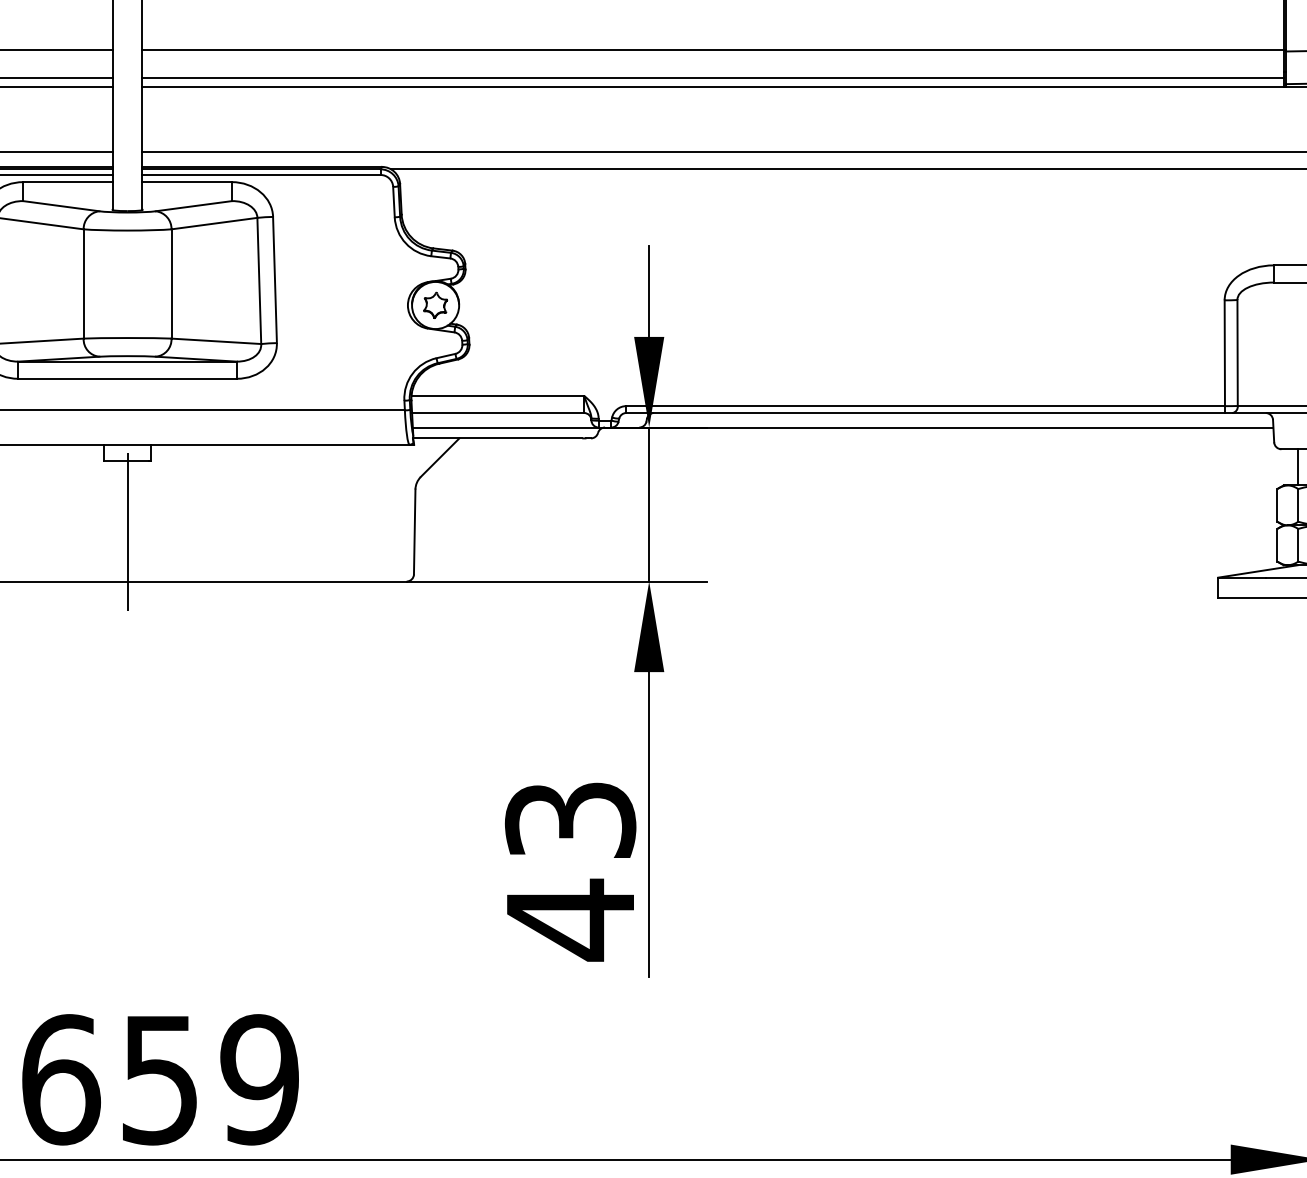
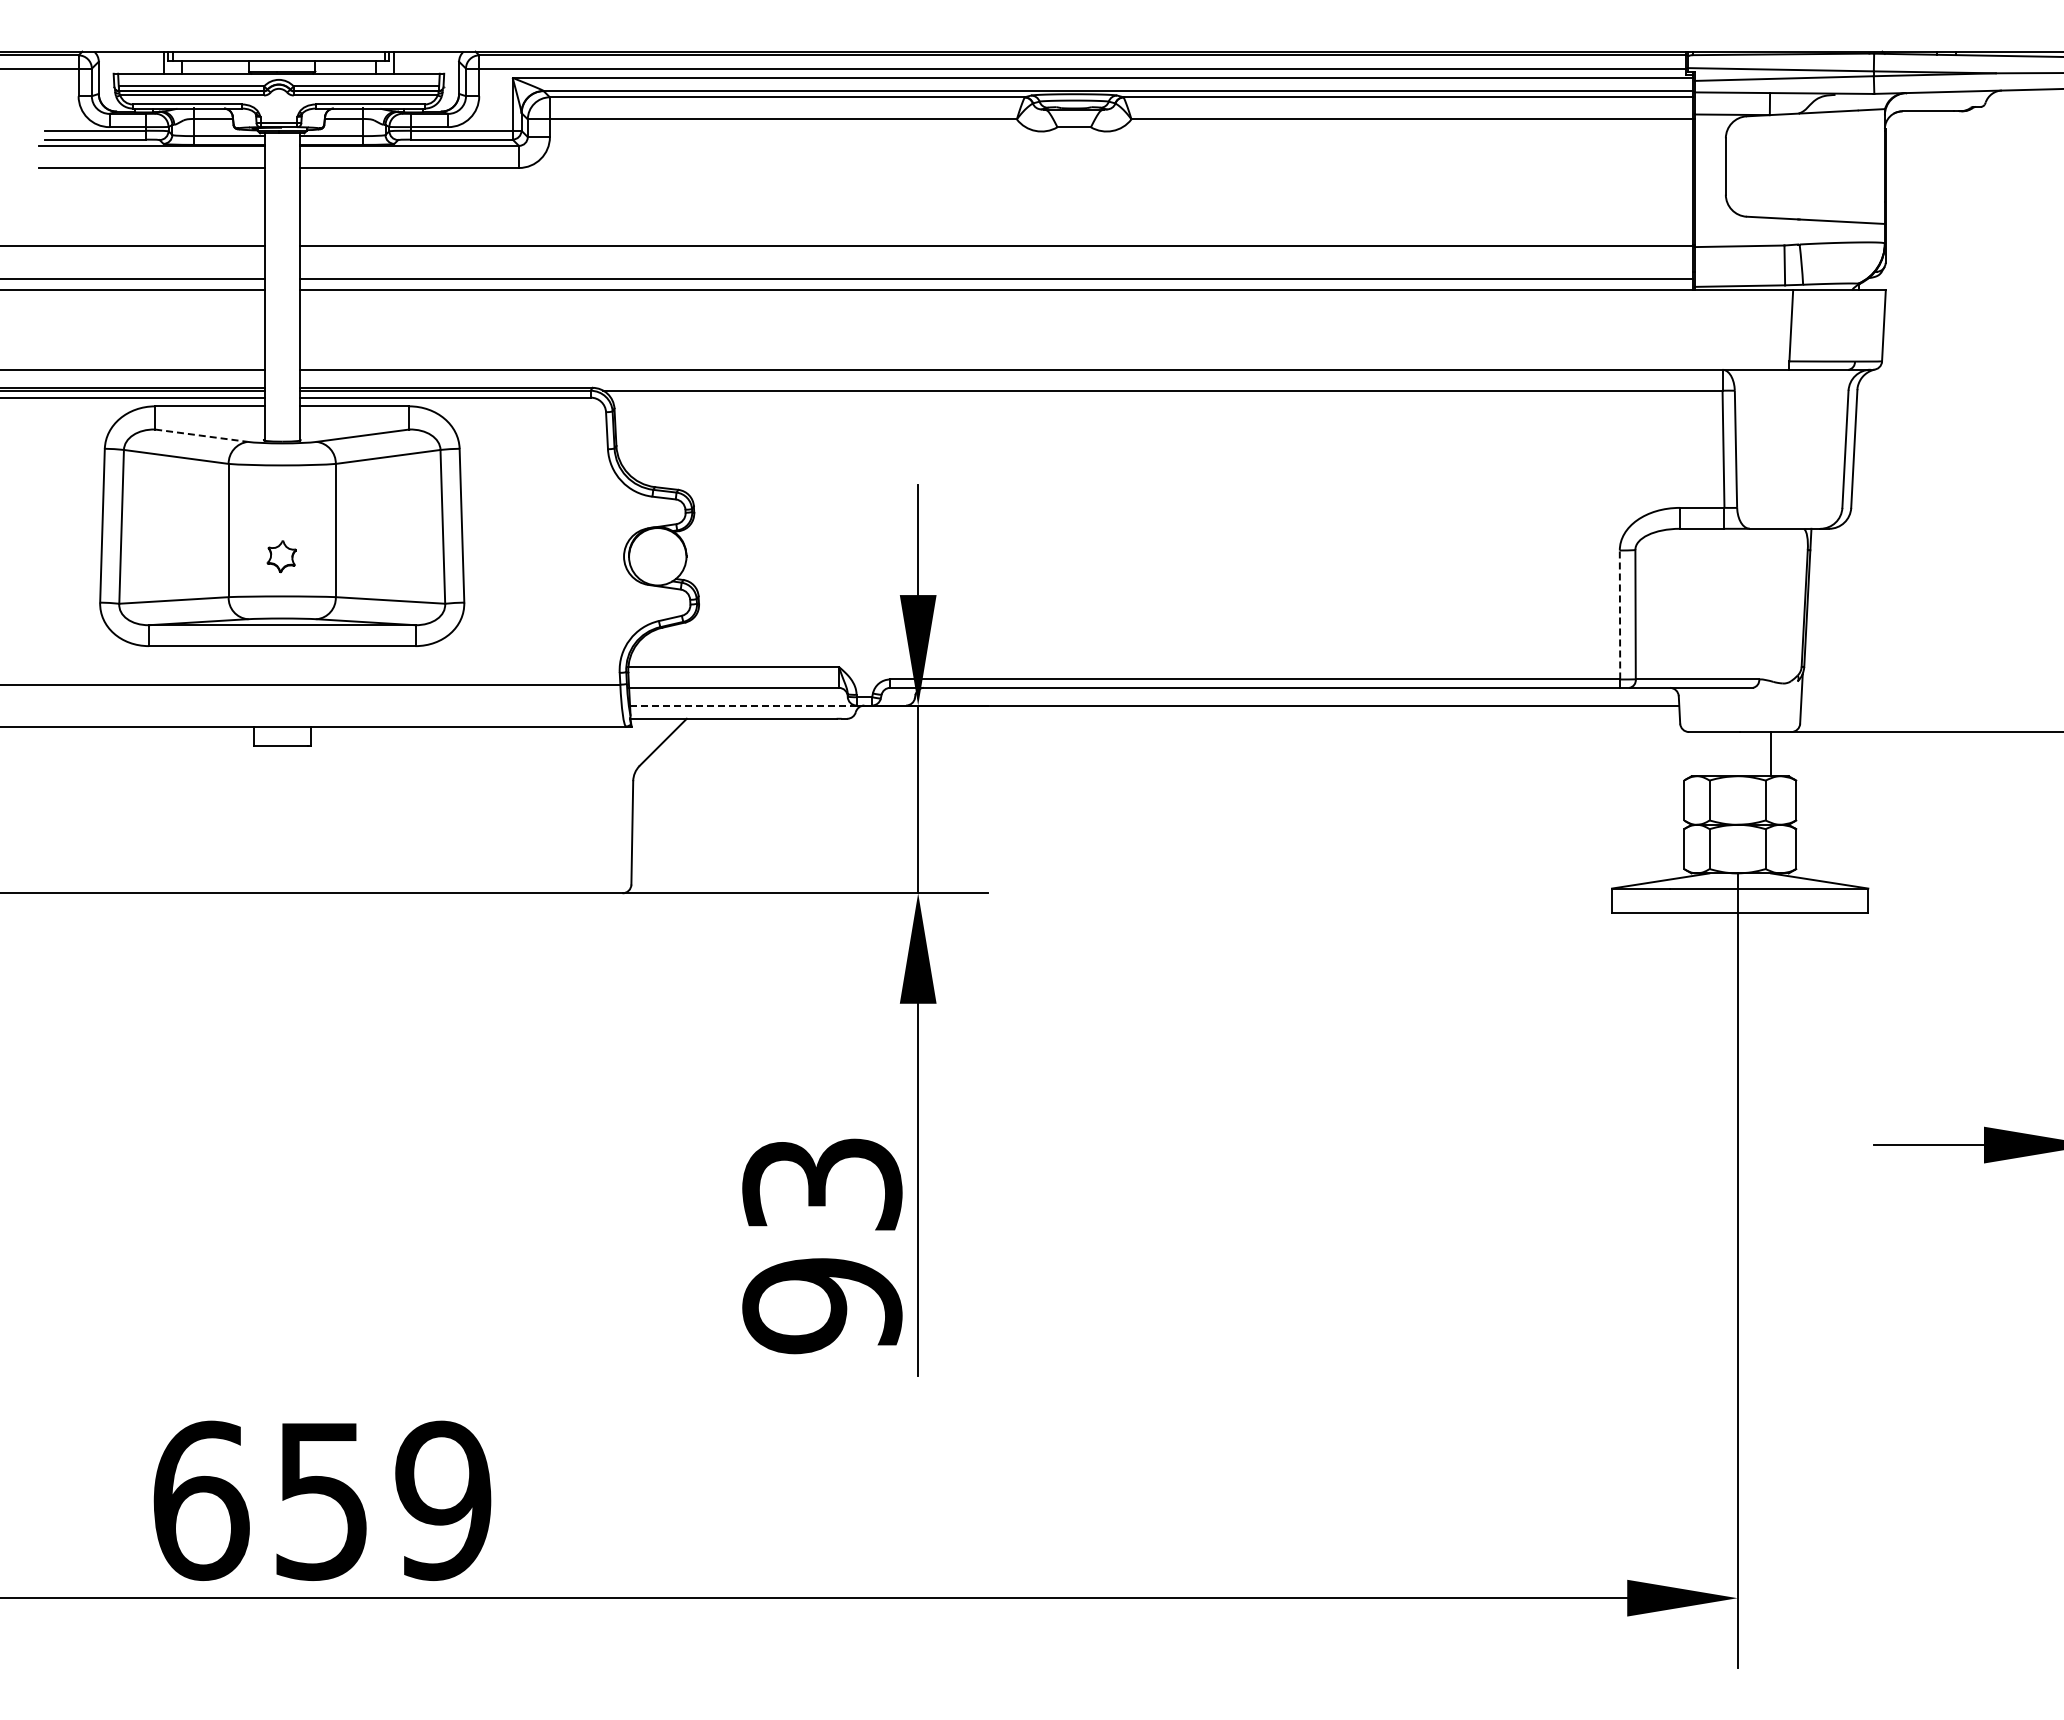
line: (61, 206) -> (201, 435), solid -> dashed
part: (435, 305) -> (281, 556), moved
line: (1225, 352) -> (1620, 614), solid -> dashed
line: (505, 427) -> (742, 705), solid -> dashed
line: (1298, 467) -> (1709, 754), removed
line: (127, 531) -> (282, 832), removed
text: (570, 919) -> (822, 1305), 43 -> 93

